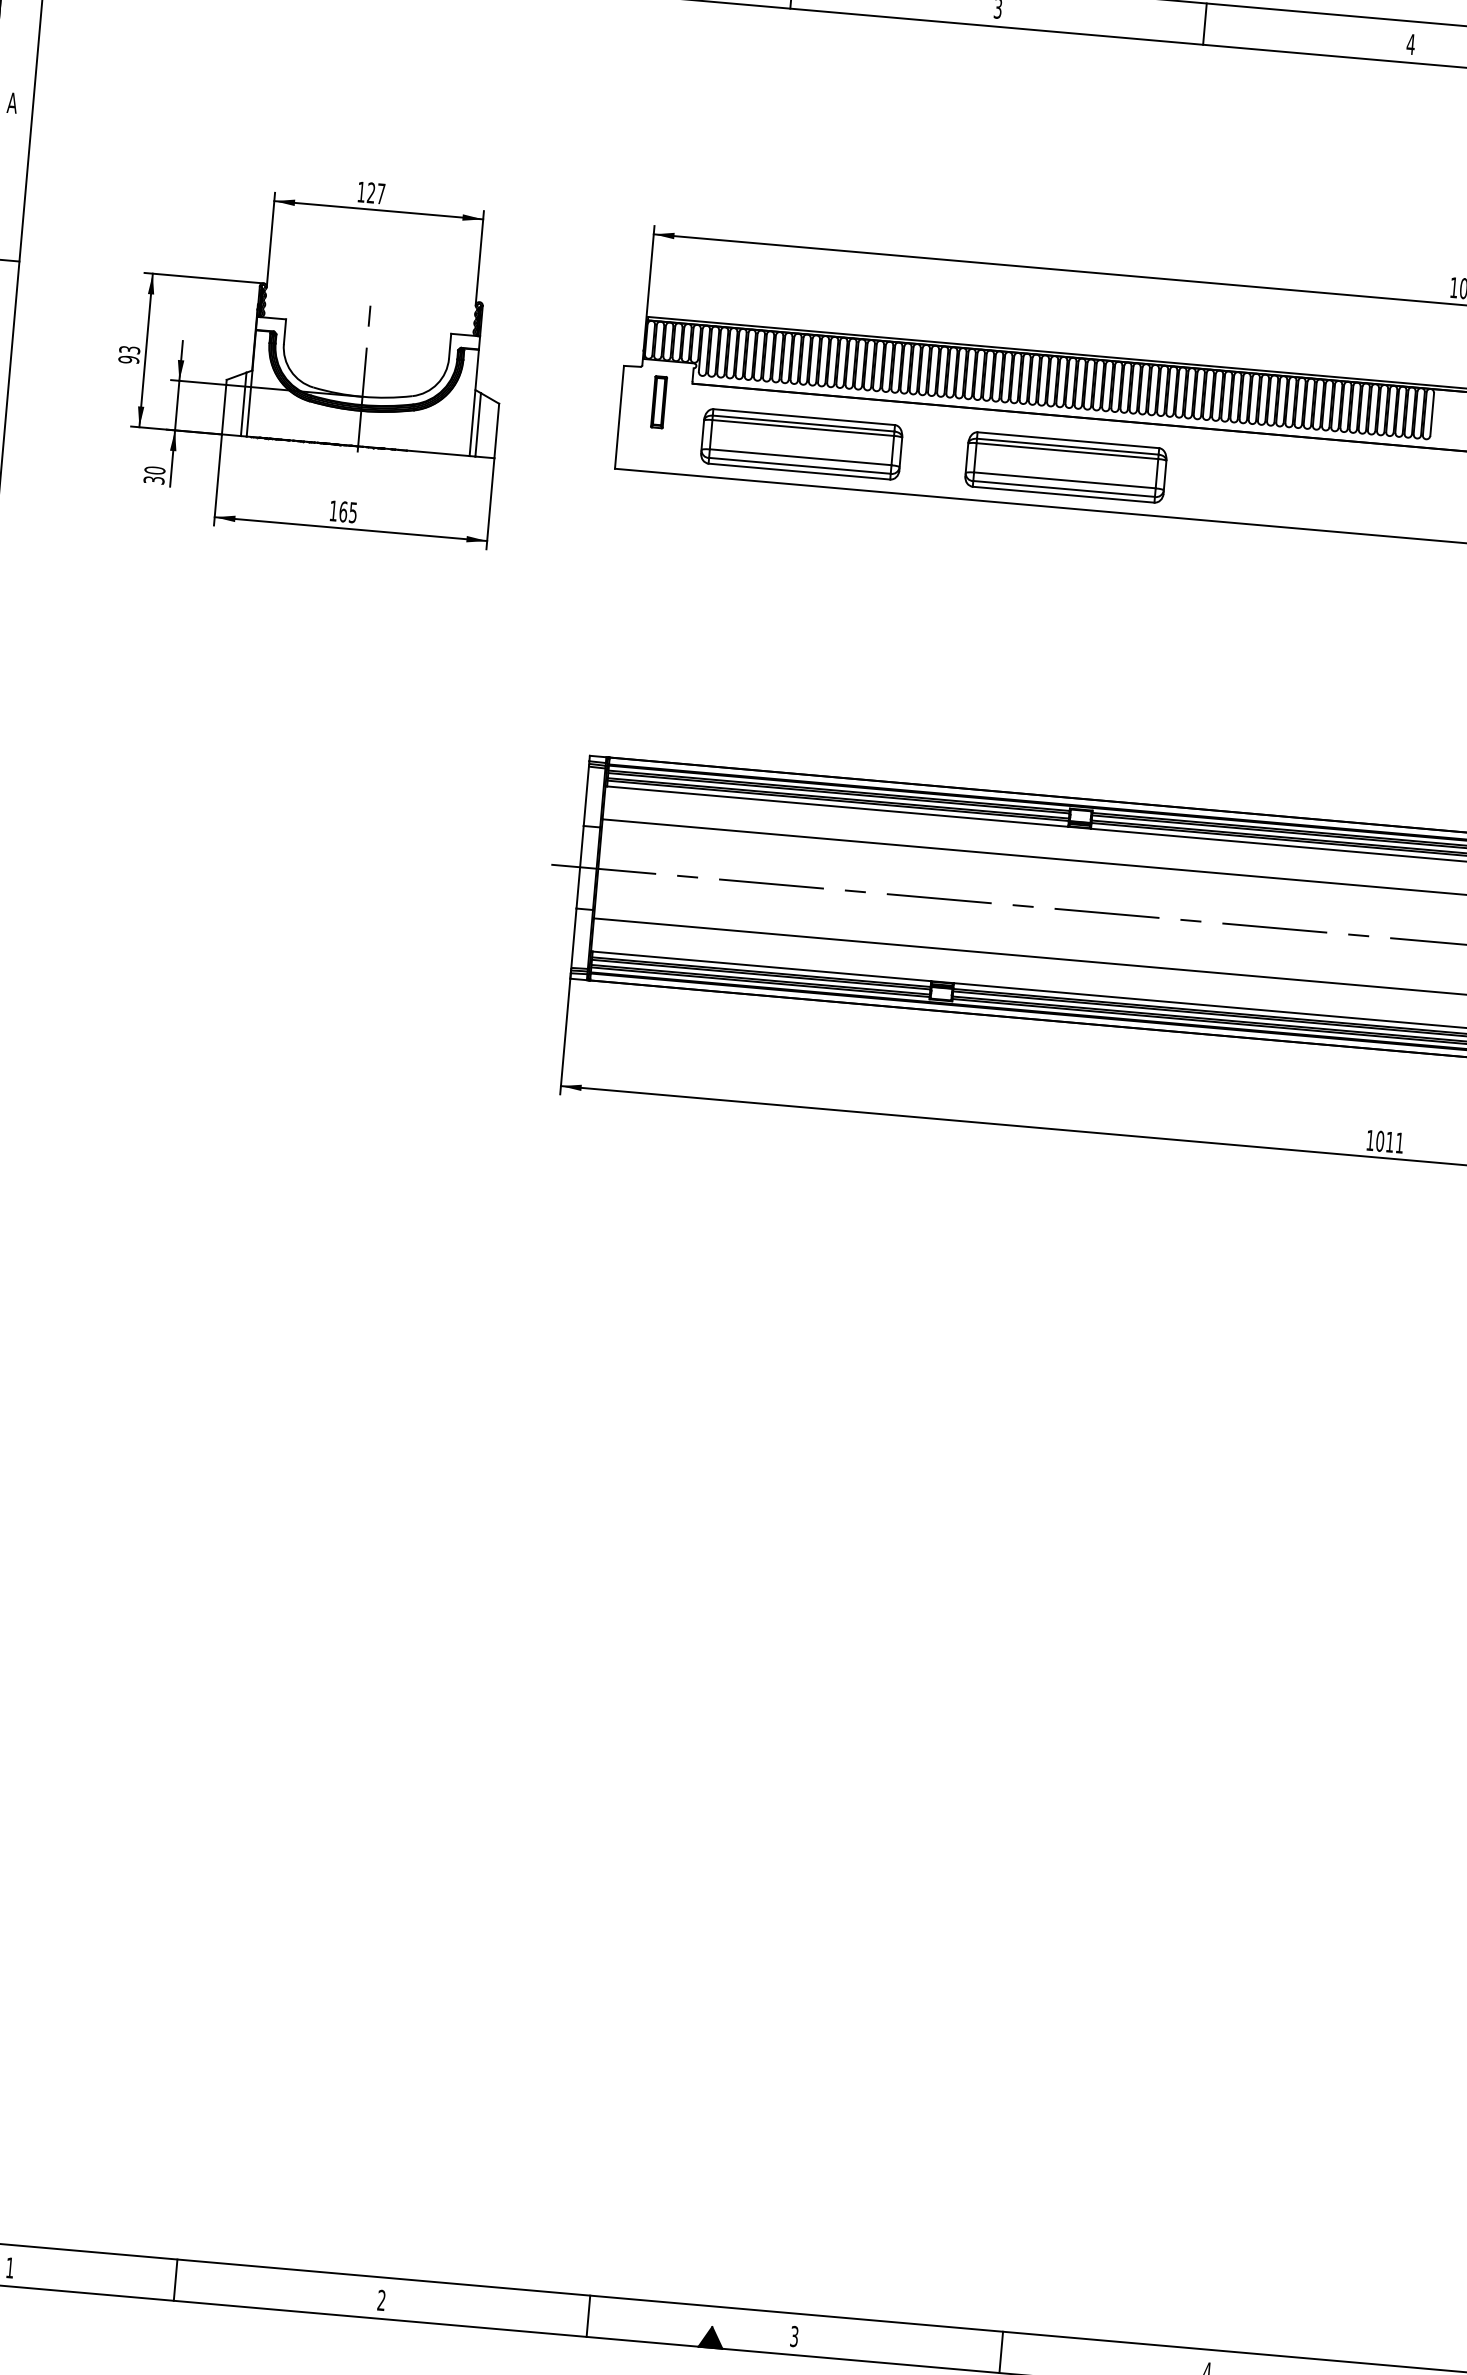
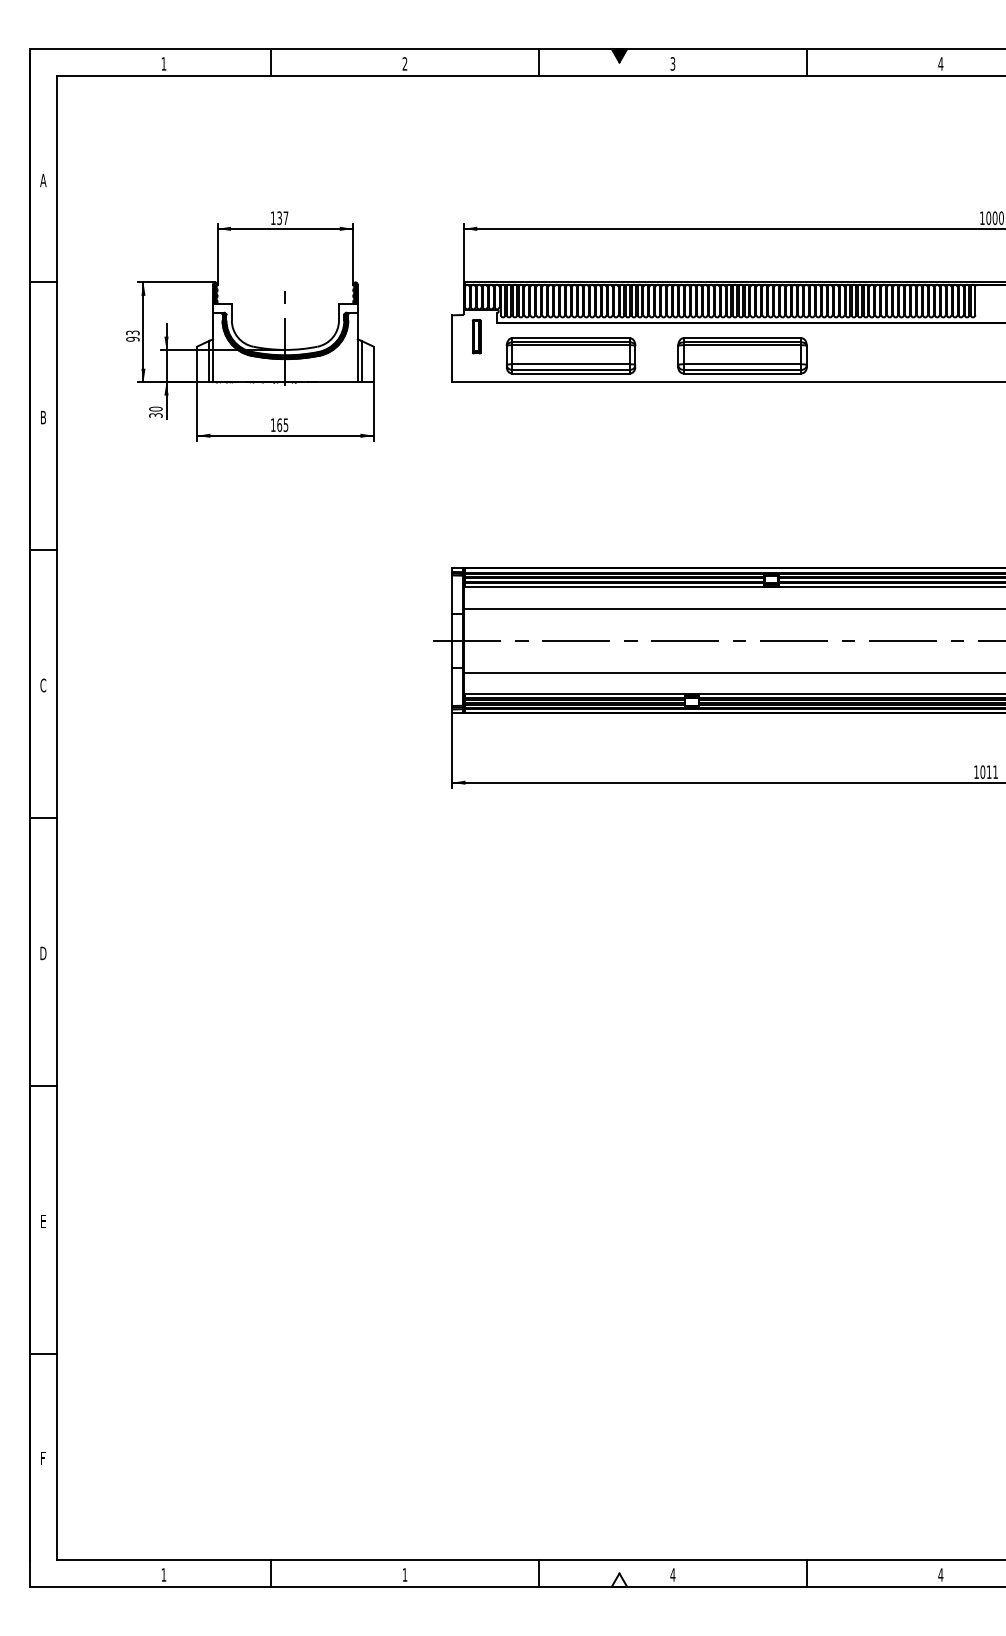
text: (371, 193) -> (279, 218), 127 -> 137
text: (380, 2299) -> (404, 1574), 2 -> 1
text: (793, 2335) -> (672, 1574), 3 -> 4
fill: (711, 2336) -> (619, 1579), removed

